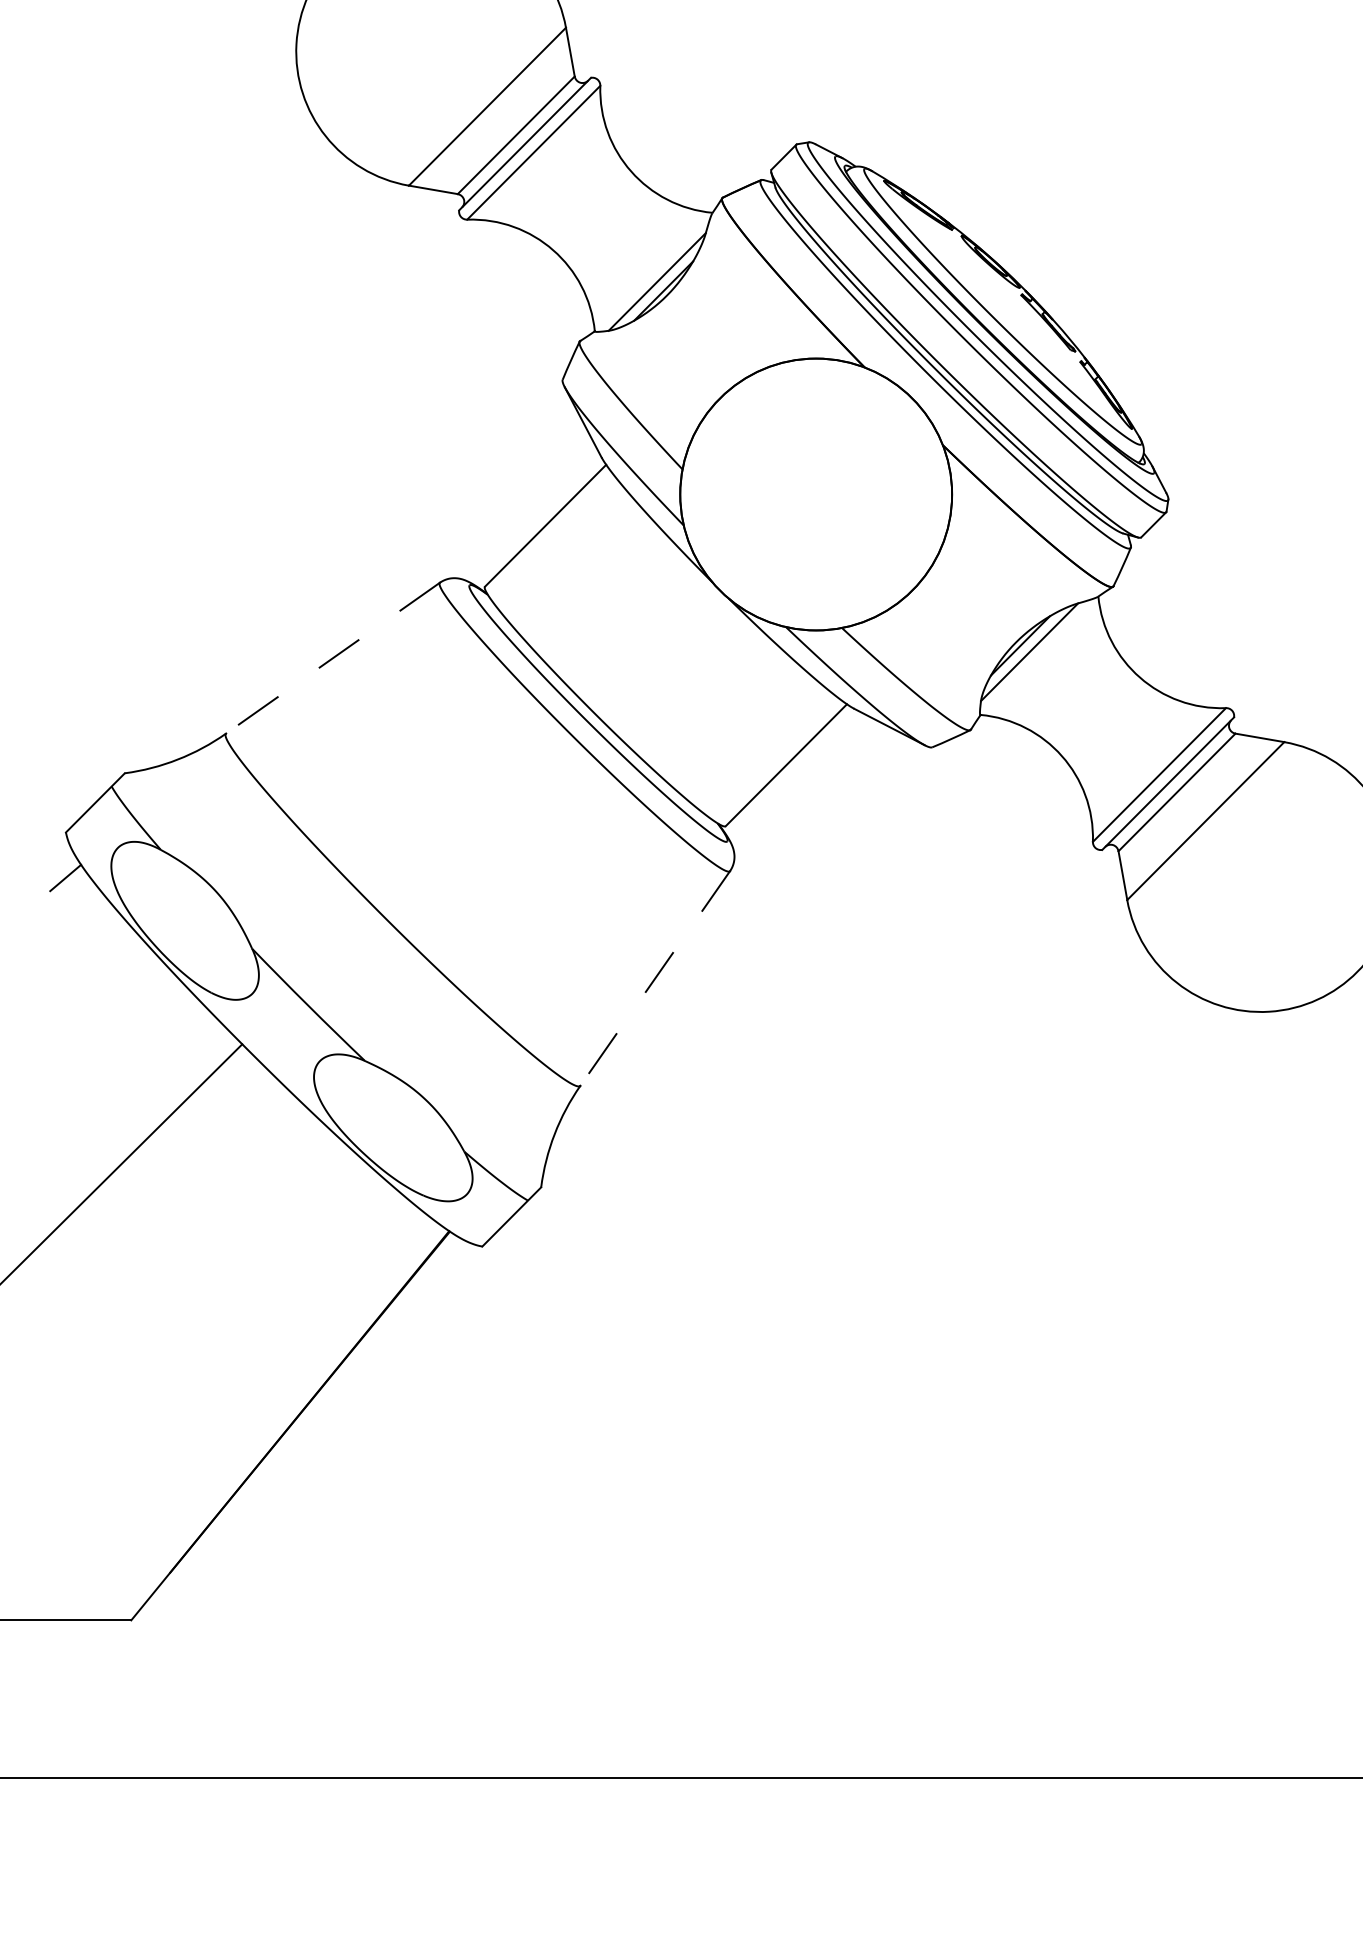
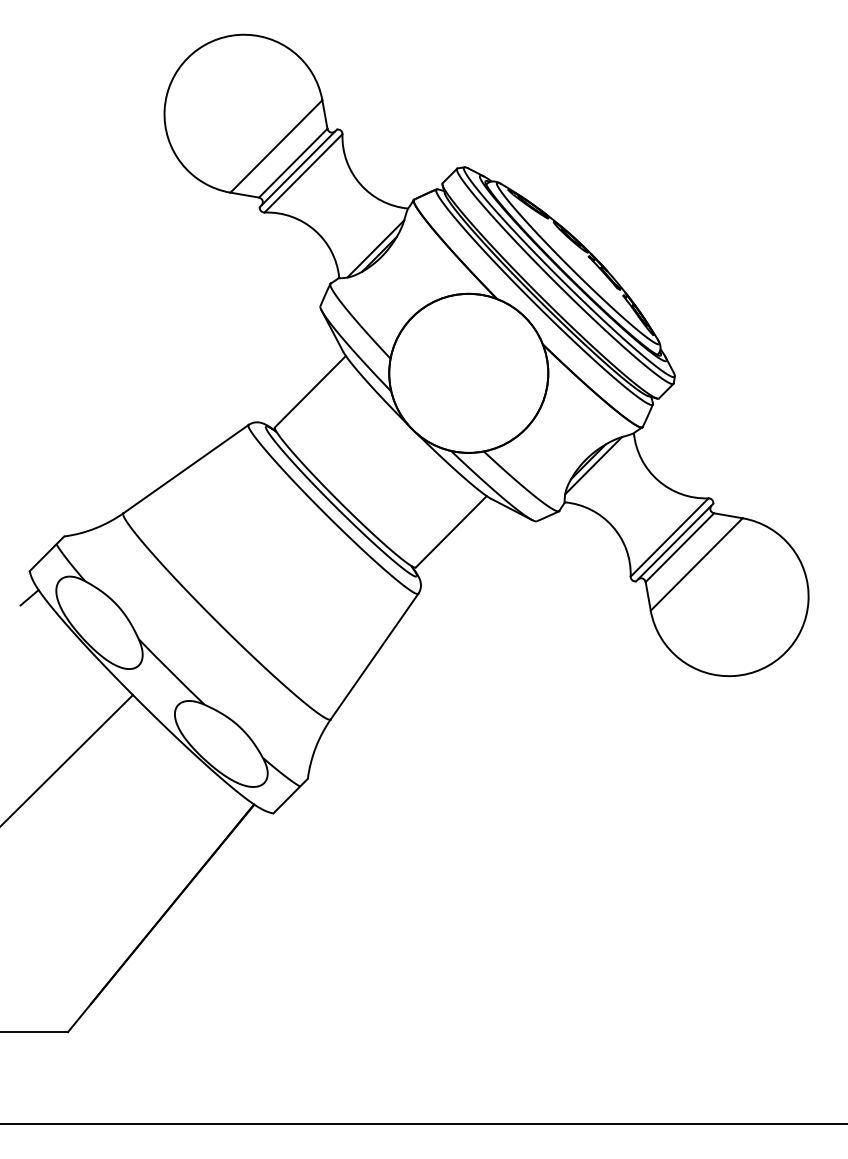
line: (333, 658) -> (186, 469), dashed -> solid
line: (655, 978) -> (374, 656), dashed -> solid

